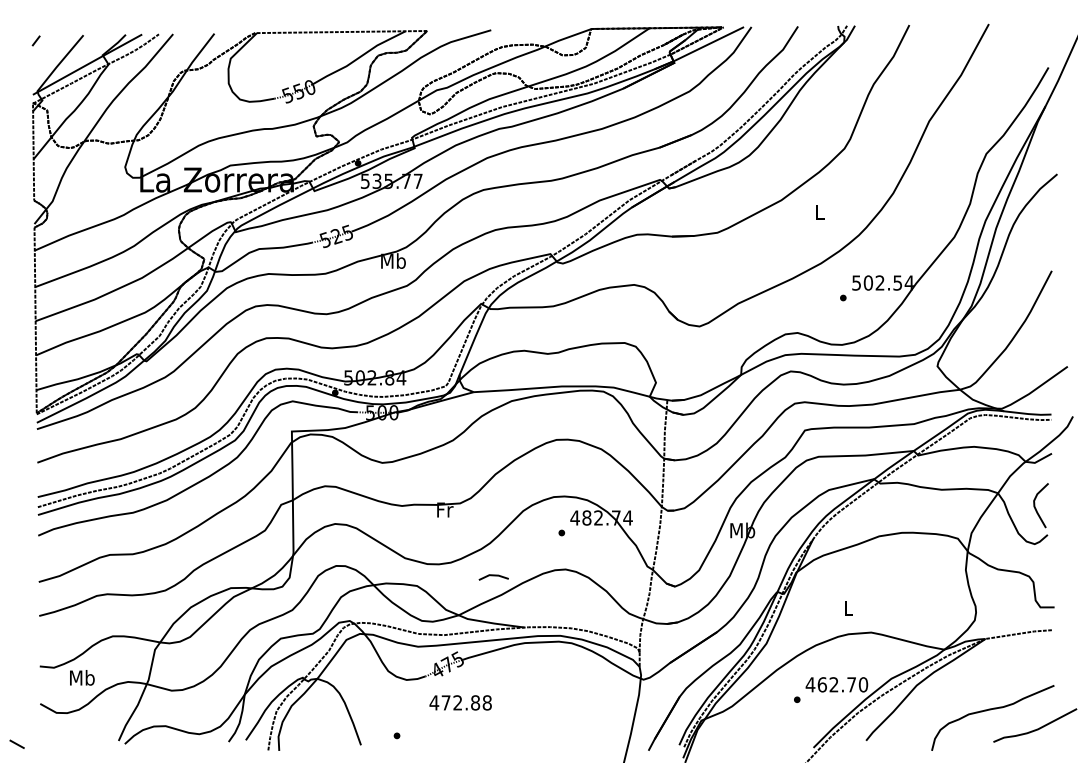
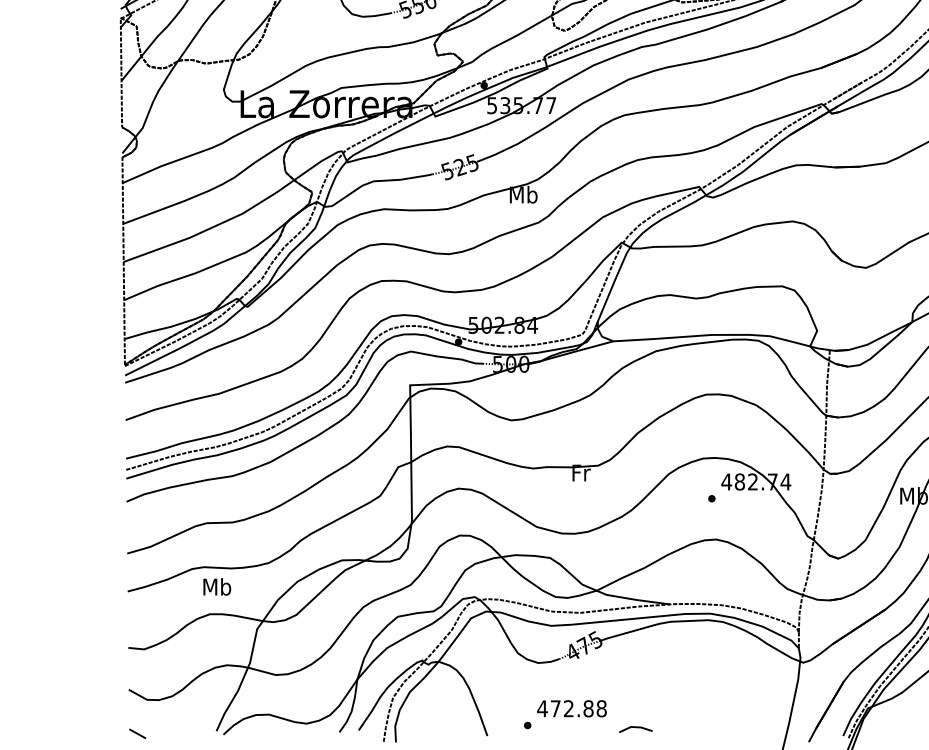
line: (493, 576) -> (635, 728), moved
text: (82, 677) -> (217, 586), moved
text: (460, 702) -> (571, 708), moved
line: (16, 743) -> (136, 732), moved

